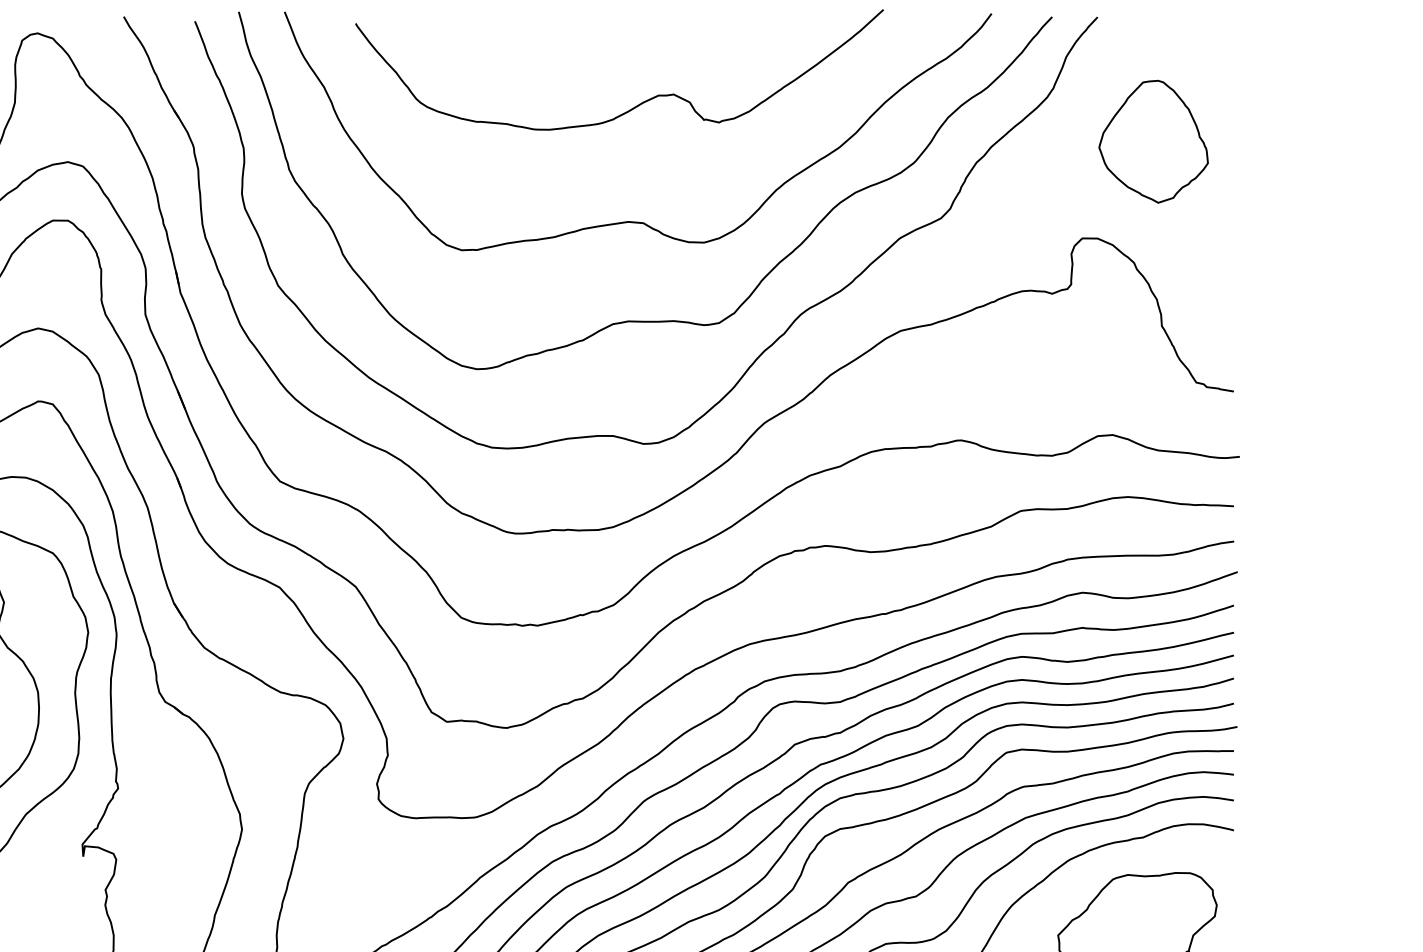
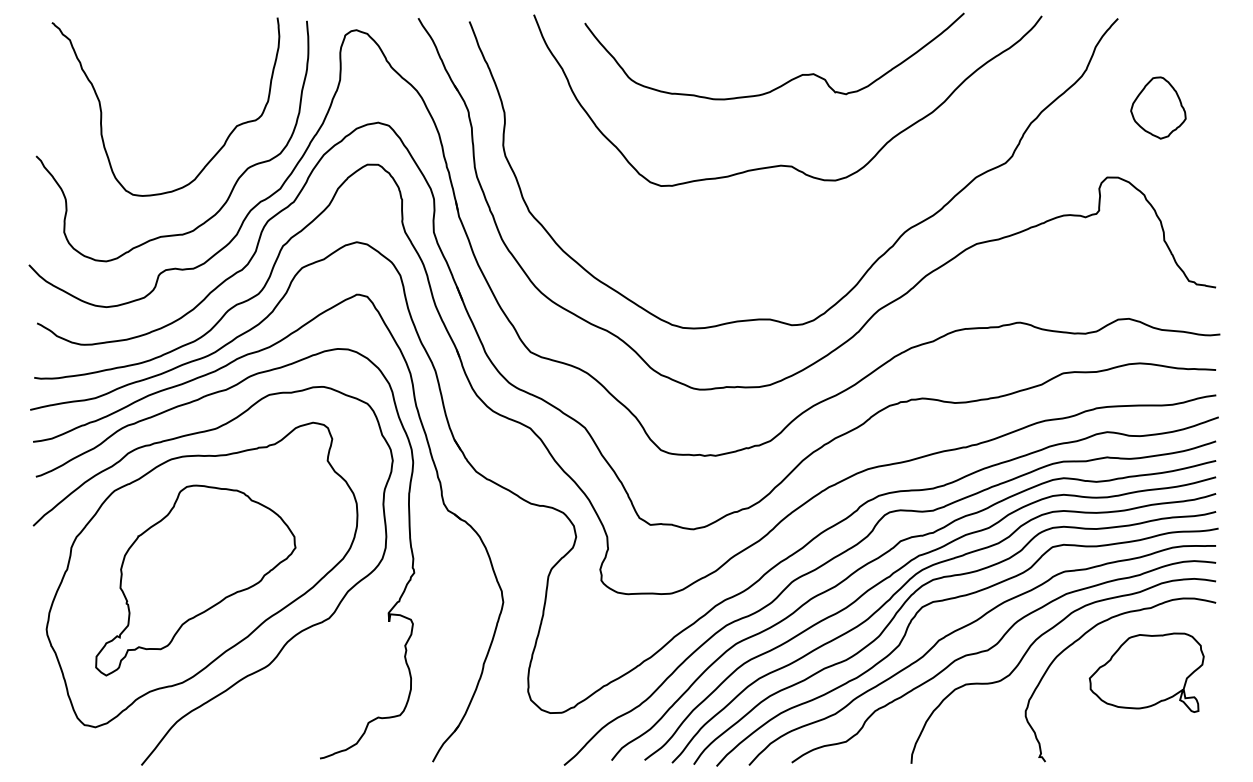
part: (1153, 140) -> (1158, 107), size x0.7
curve: (644, 320) -> (792, 236), removed

